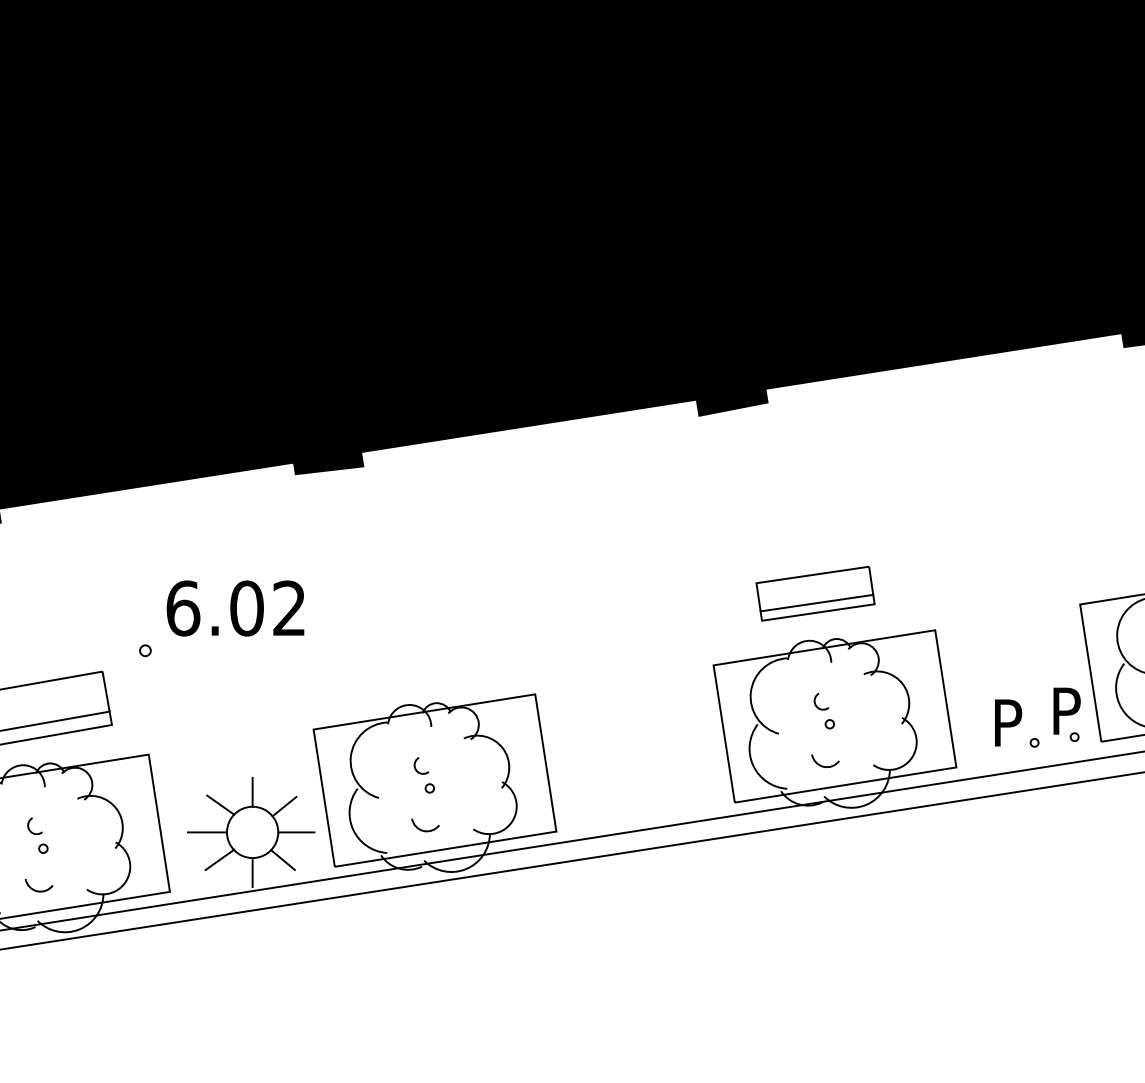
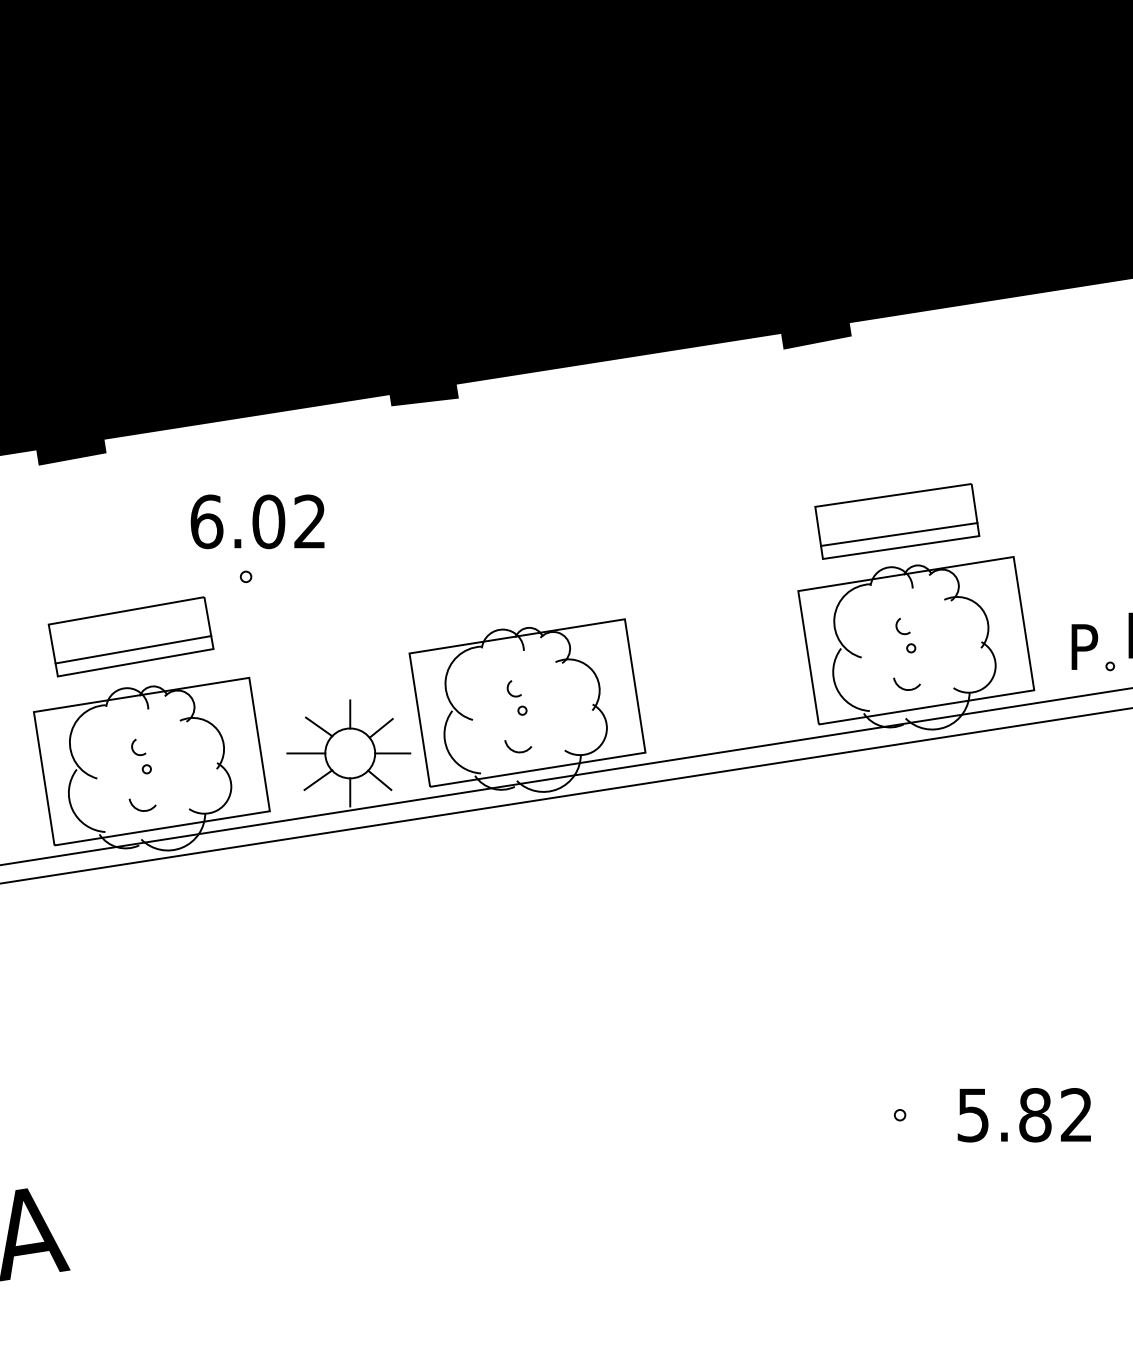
part: (815, 593) -> (897, 521), size x1.43
text: (235, 608) -> (257, 521), moved

